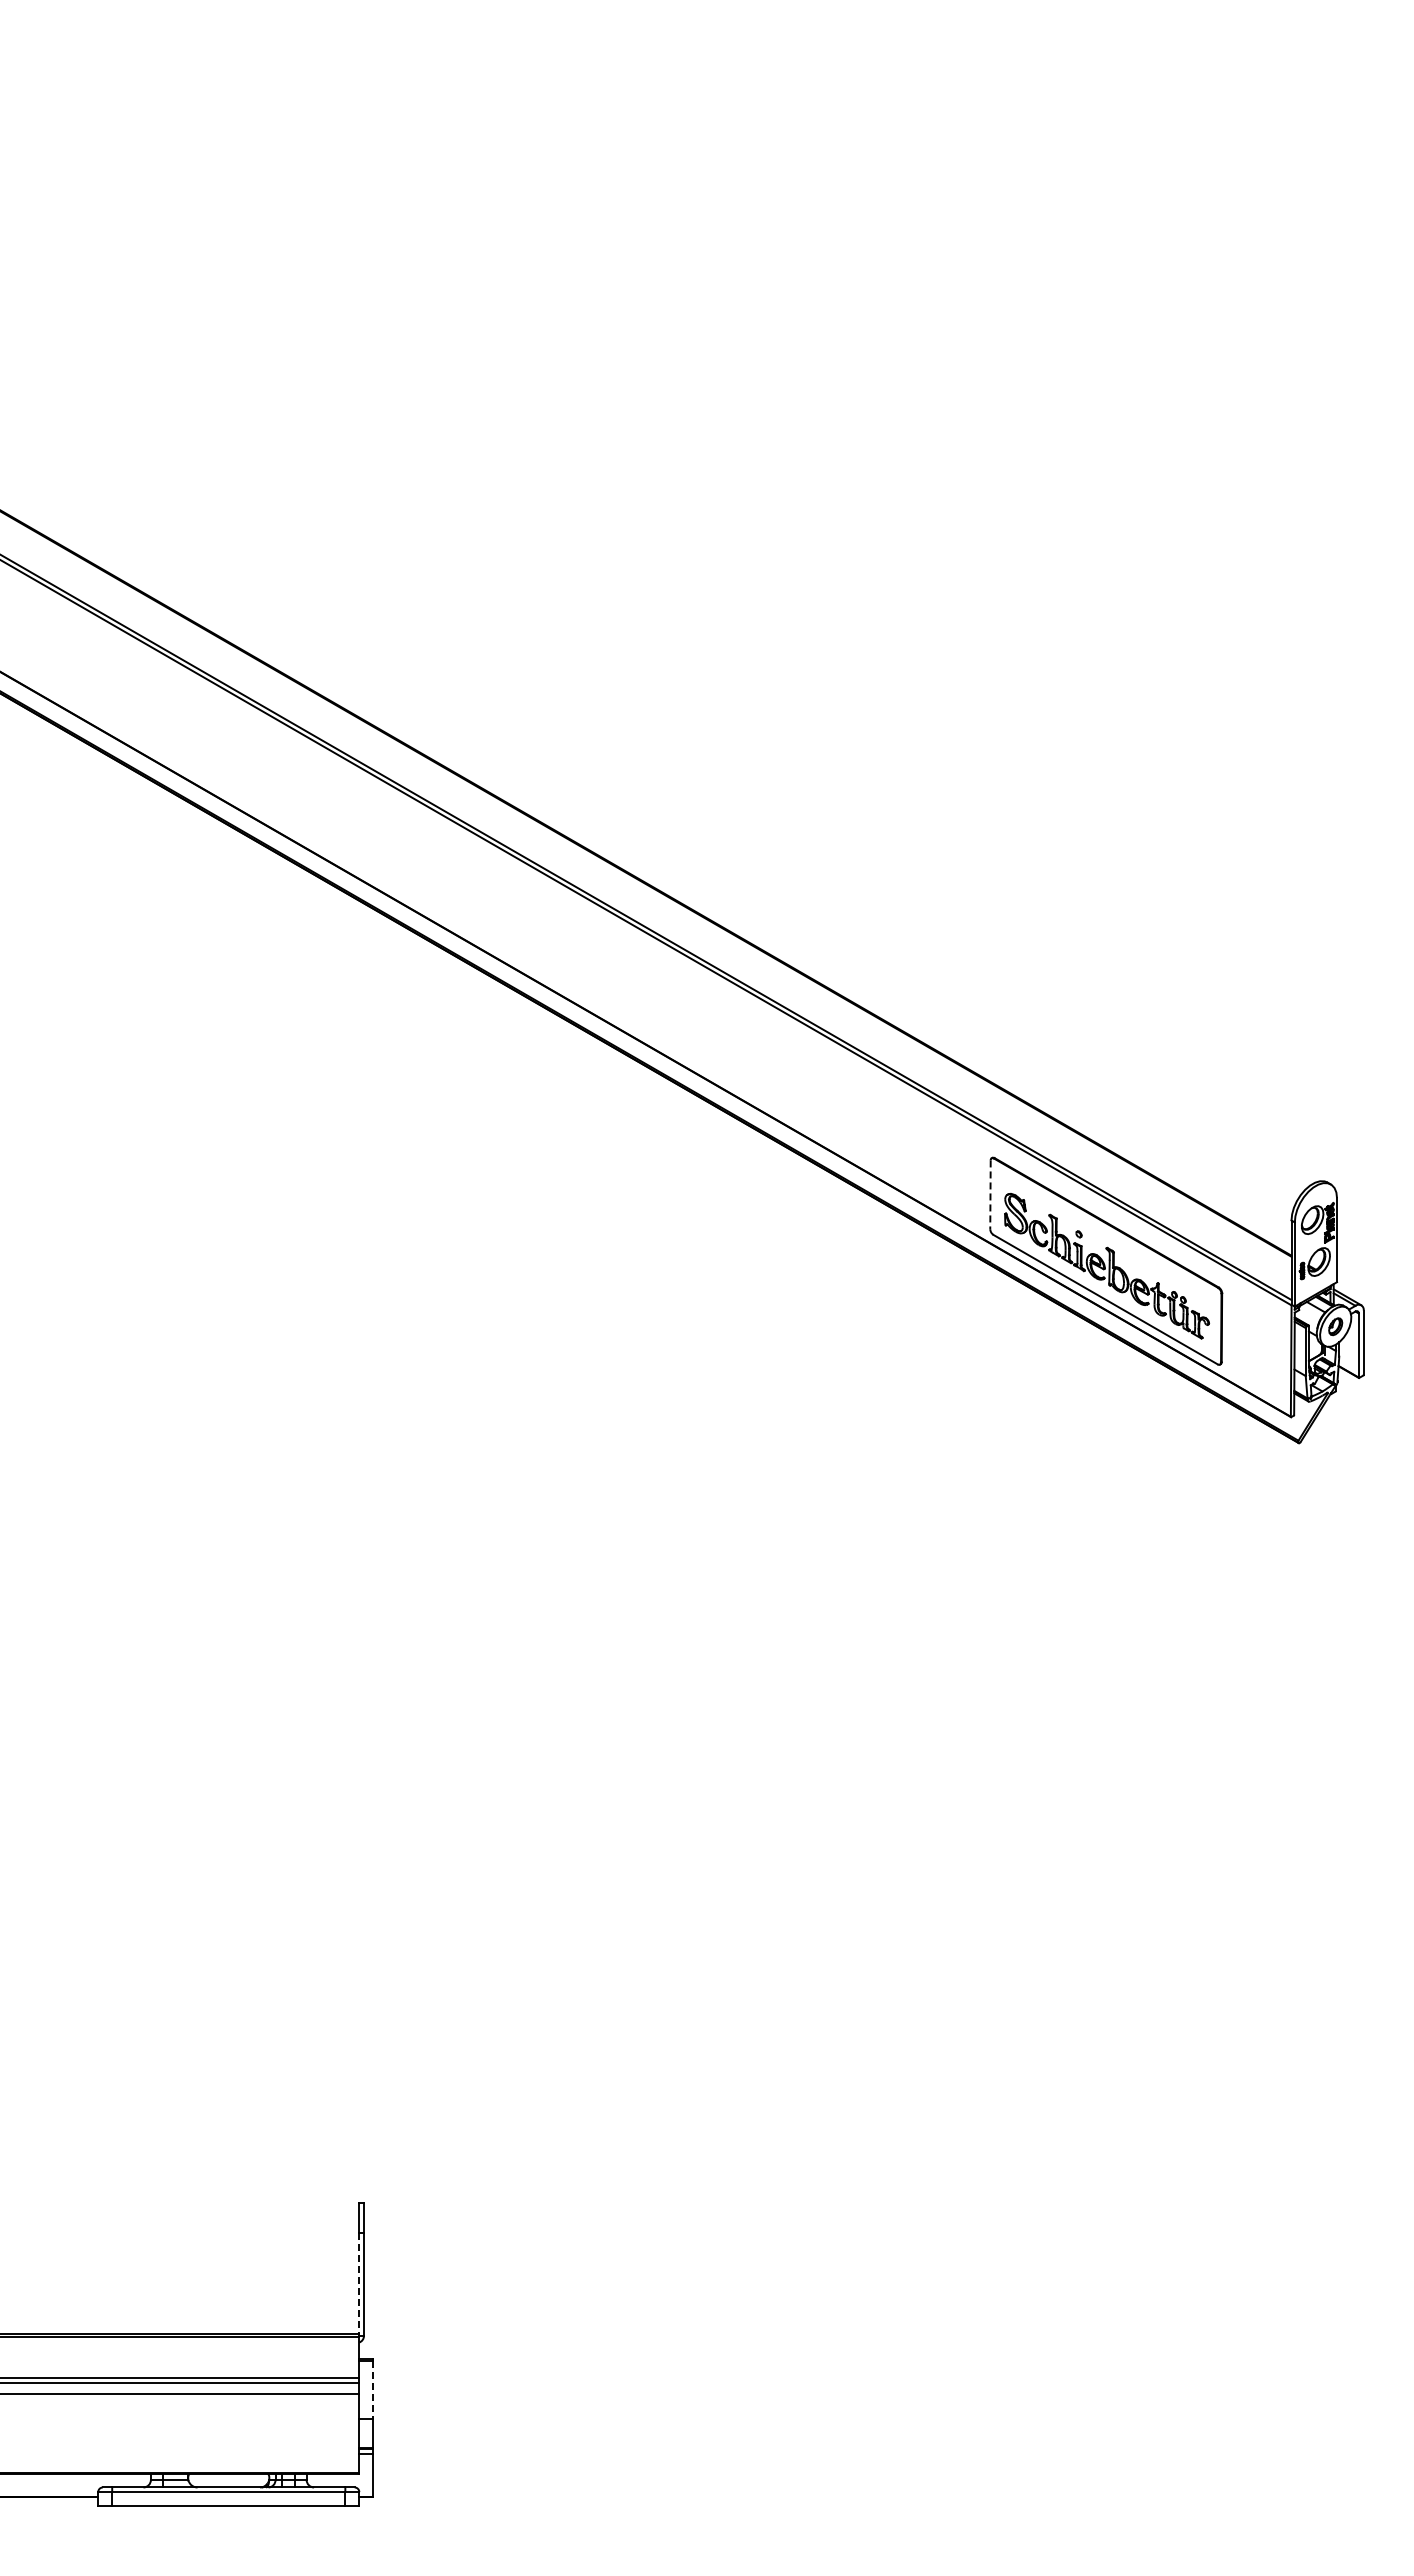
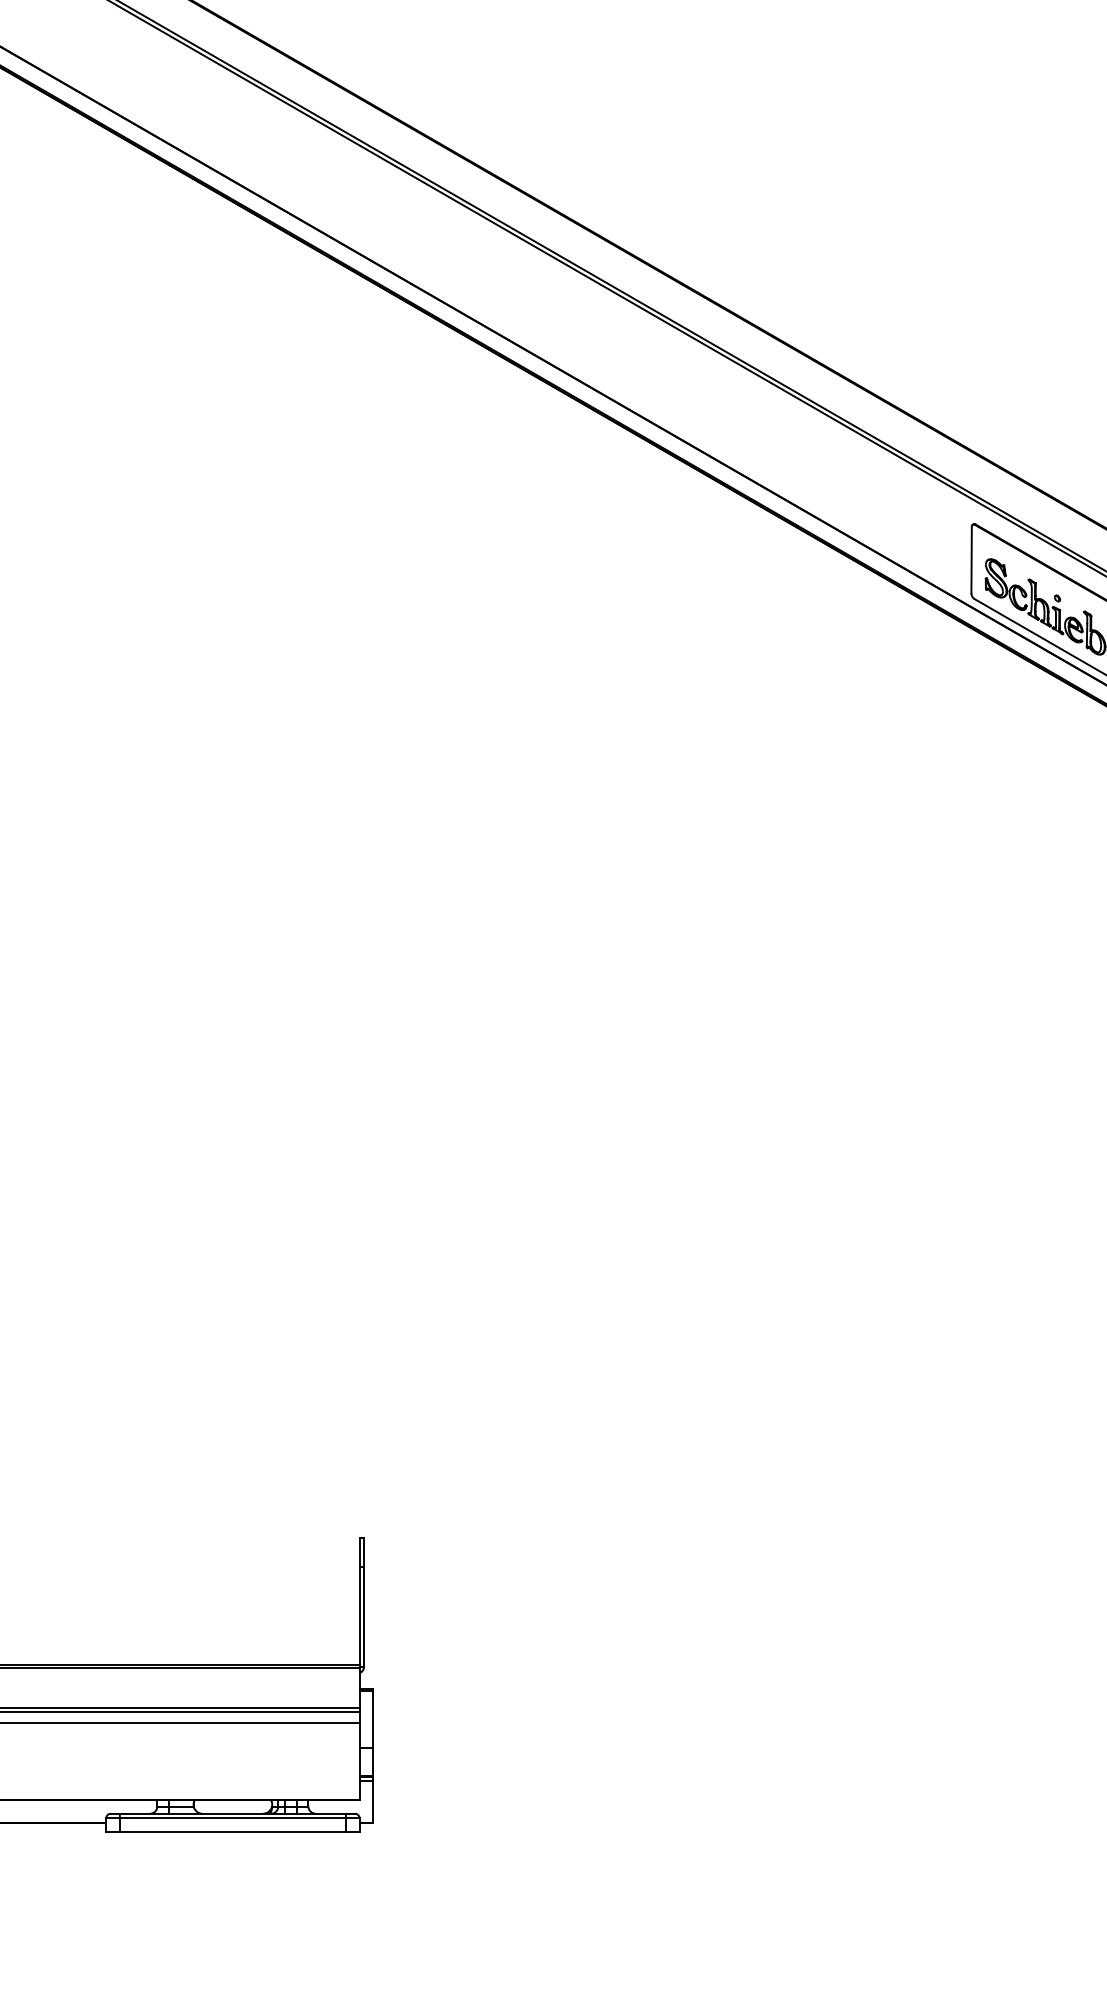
line: (990, 1195) -> (971, 560), dashed -> solid
line: (359, 2284) -> (359, 1616), dashed -> solid
line: (373, 2390) -> (373, 1719), dashed -> solid

